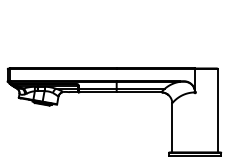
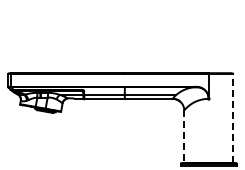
line: (218, 110) -> (233, 118), solid -> dashed
line: (172, 128) -> (184, 137), solid -> dashed

